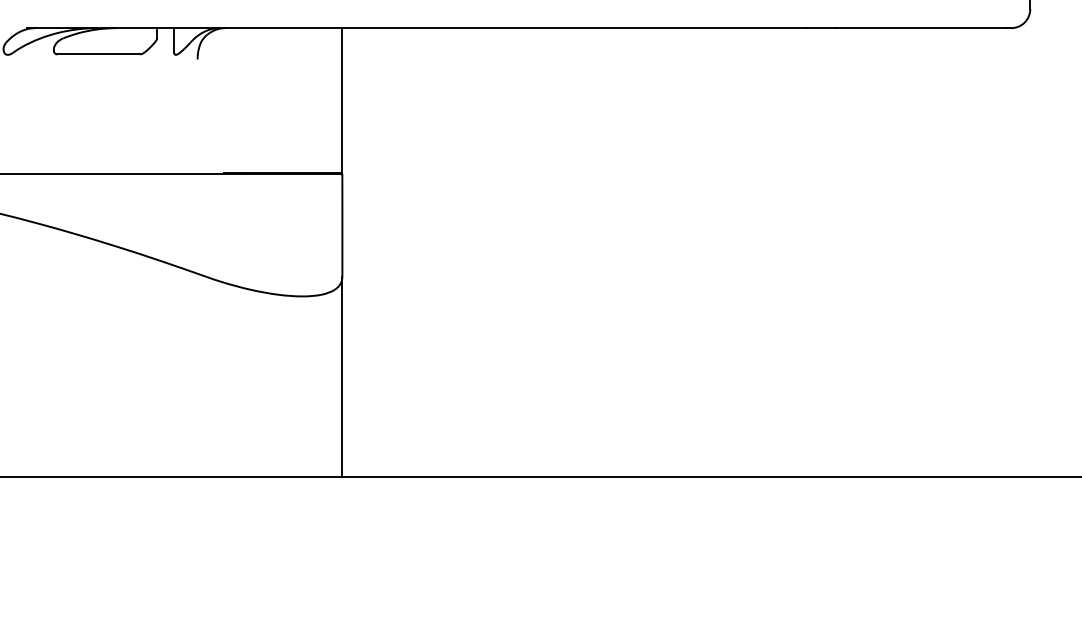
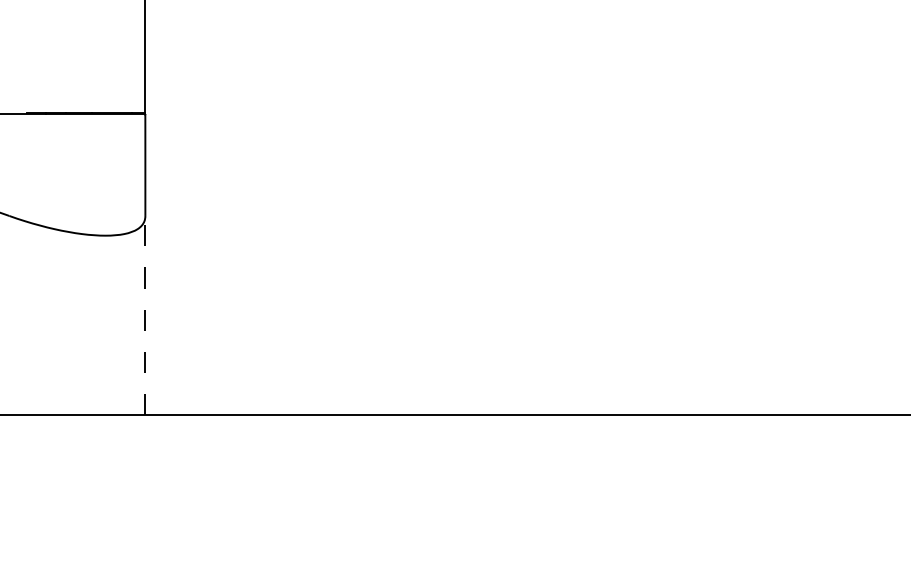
line: (342, 376) -> (145, 315), solid -> dashed

